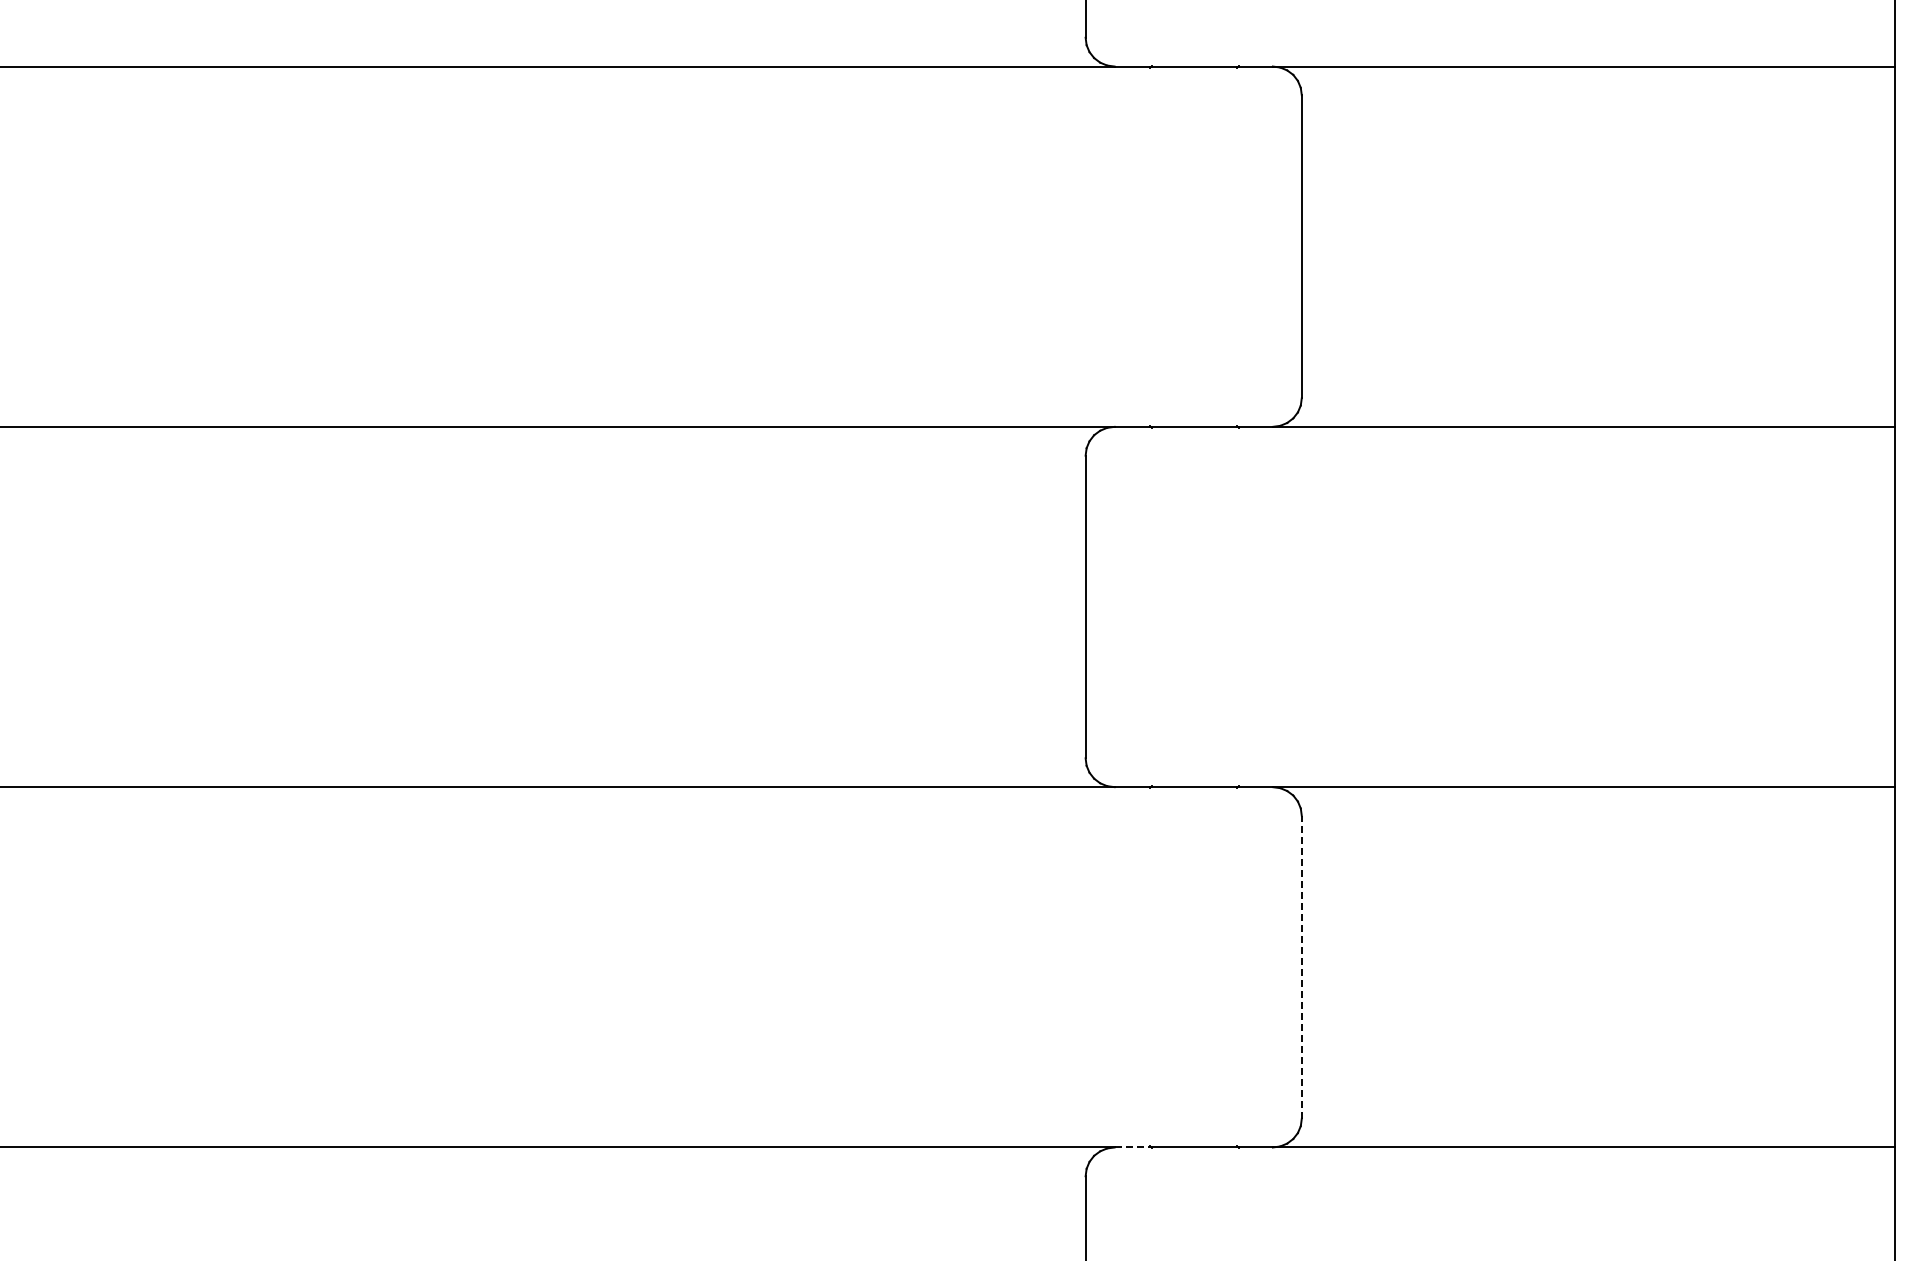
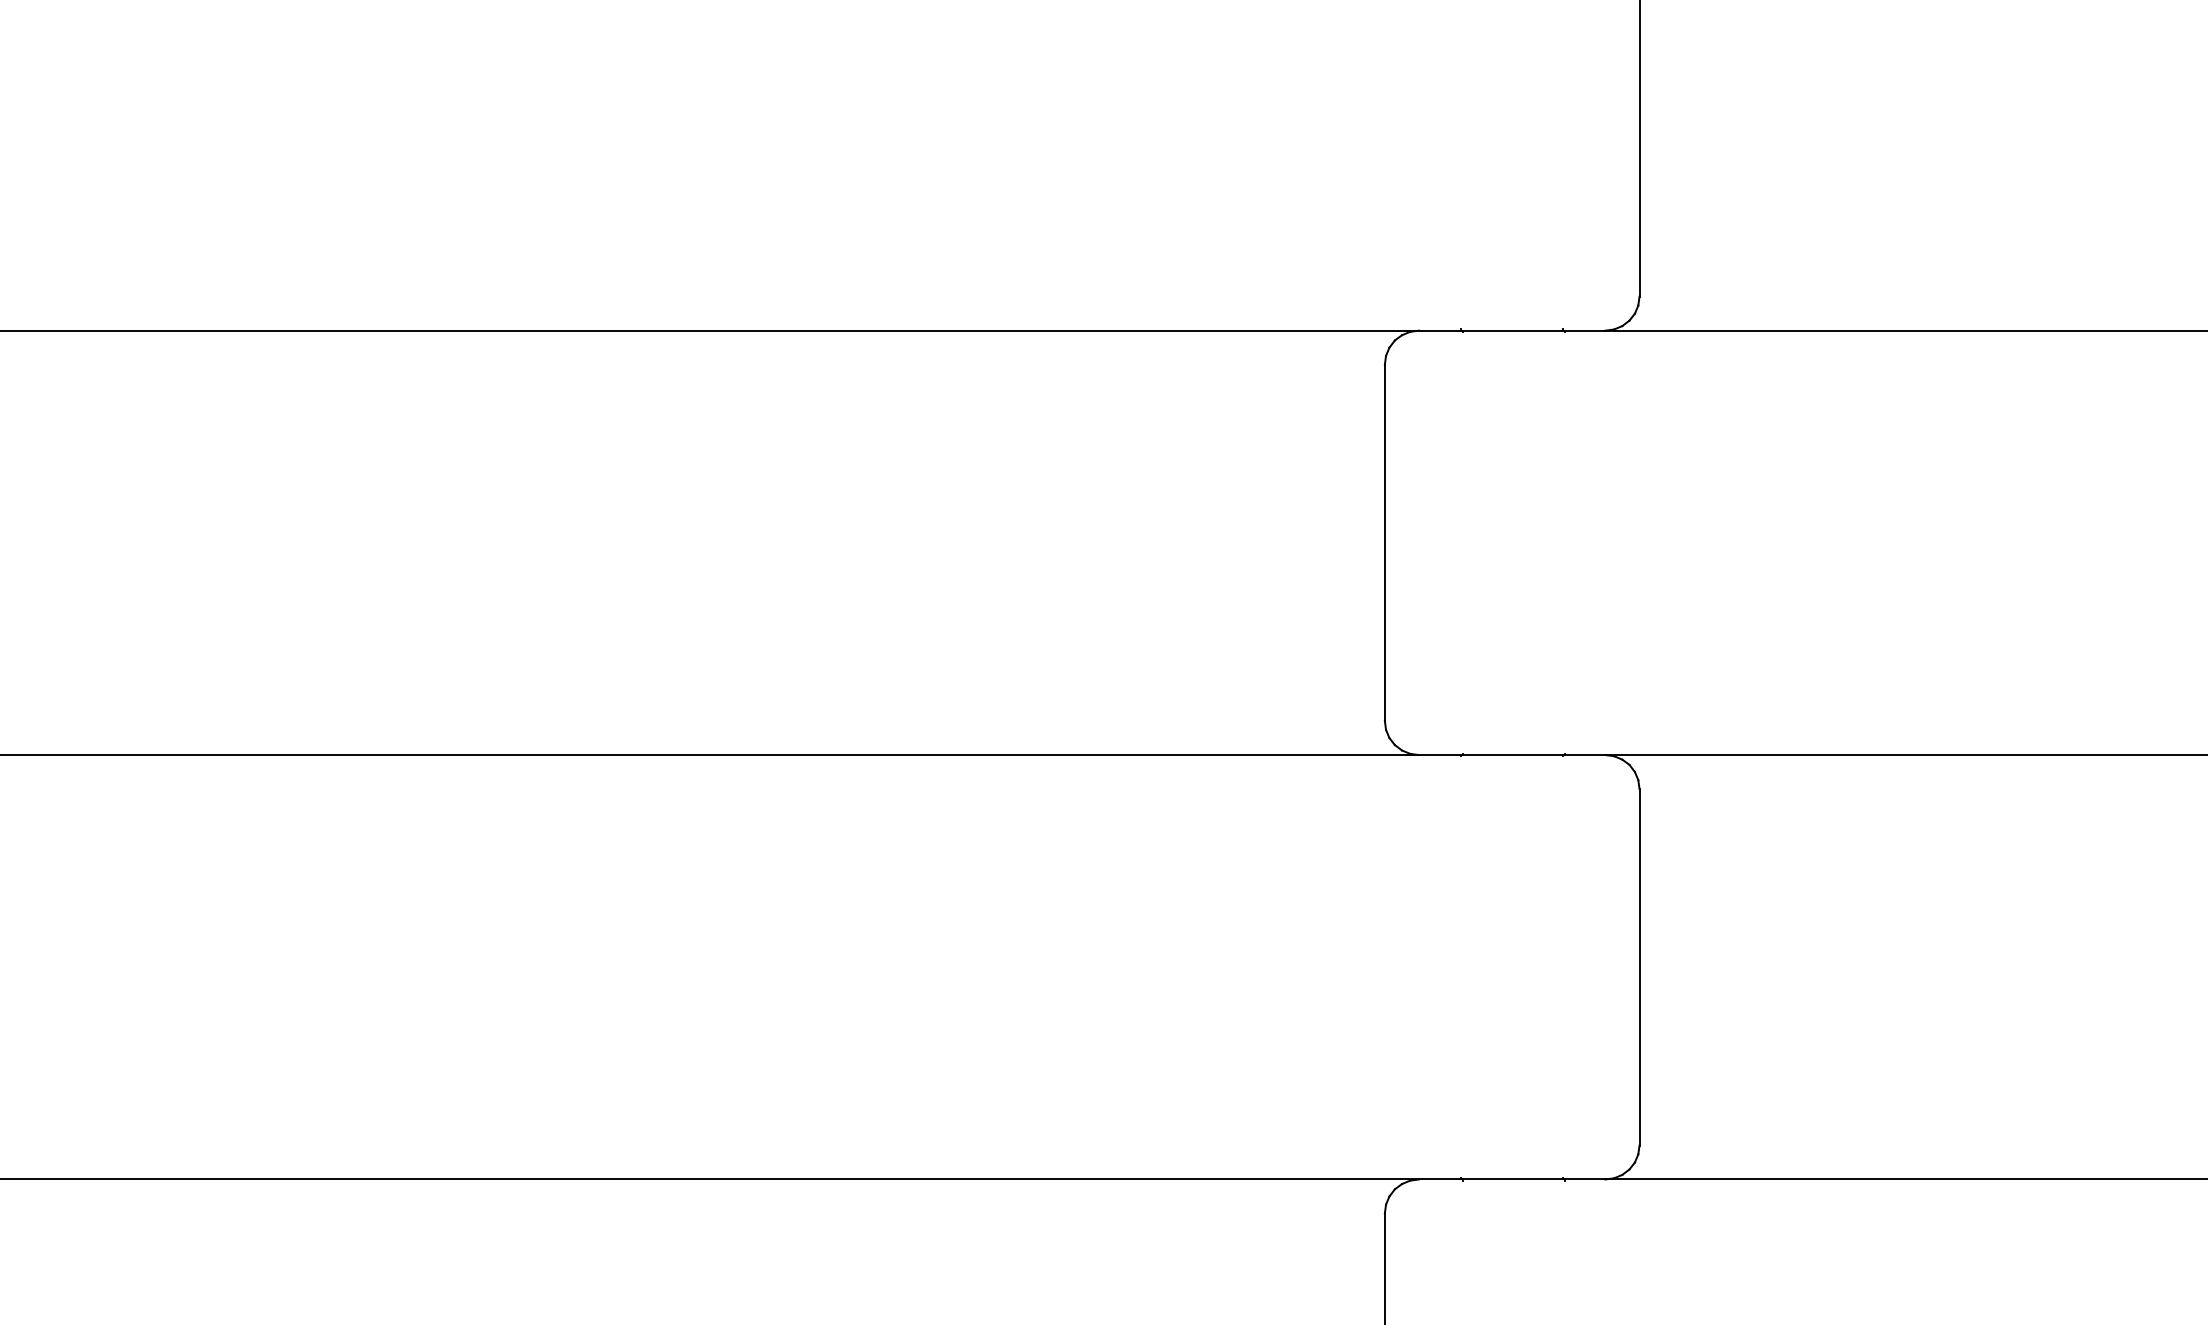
line: (1301, 966) -> (1639, 966), dashed -> solid
line: (1132, 1147) -> (1440, 1179), dashed -> solid

